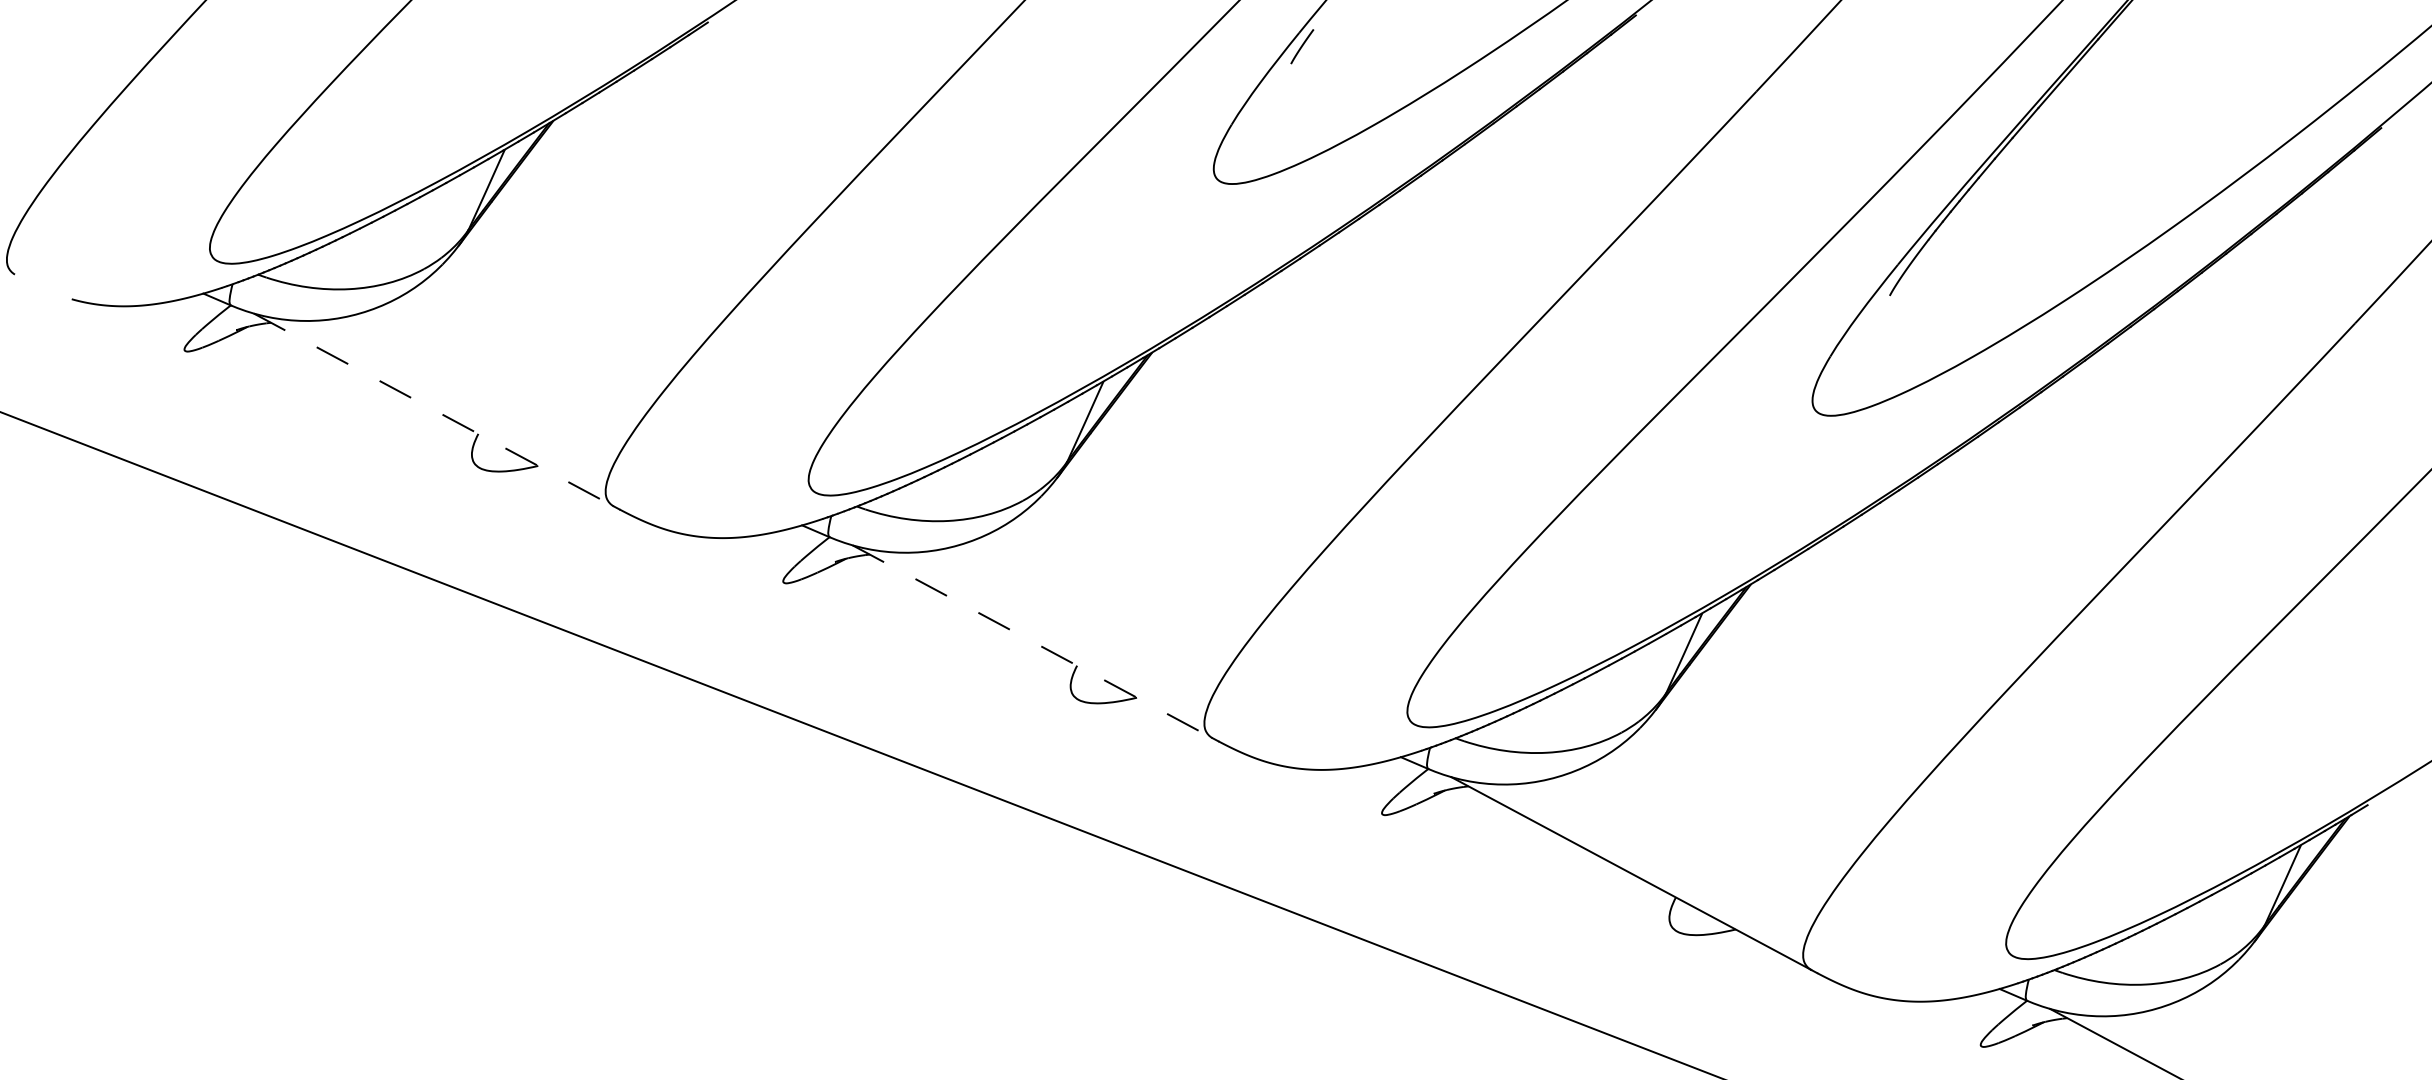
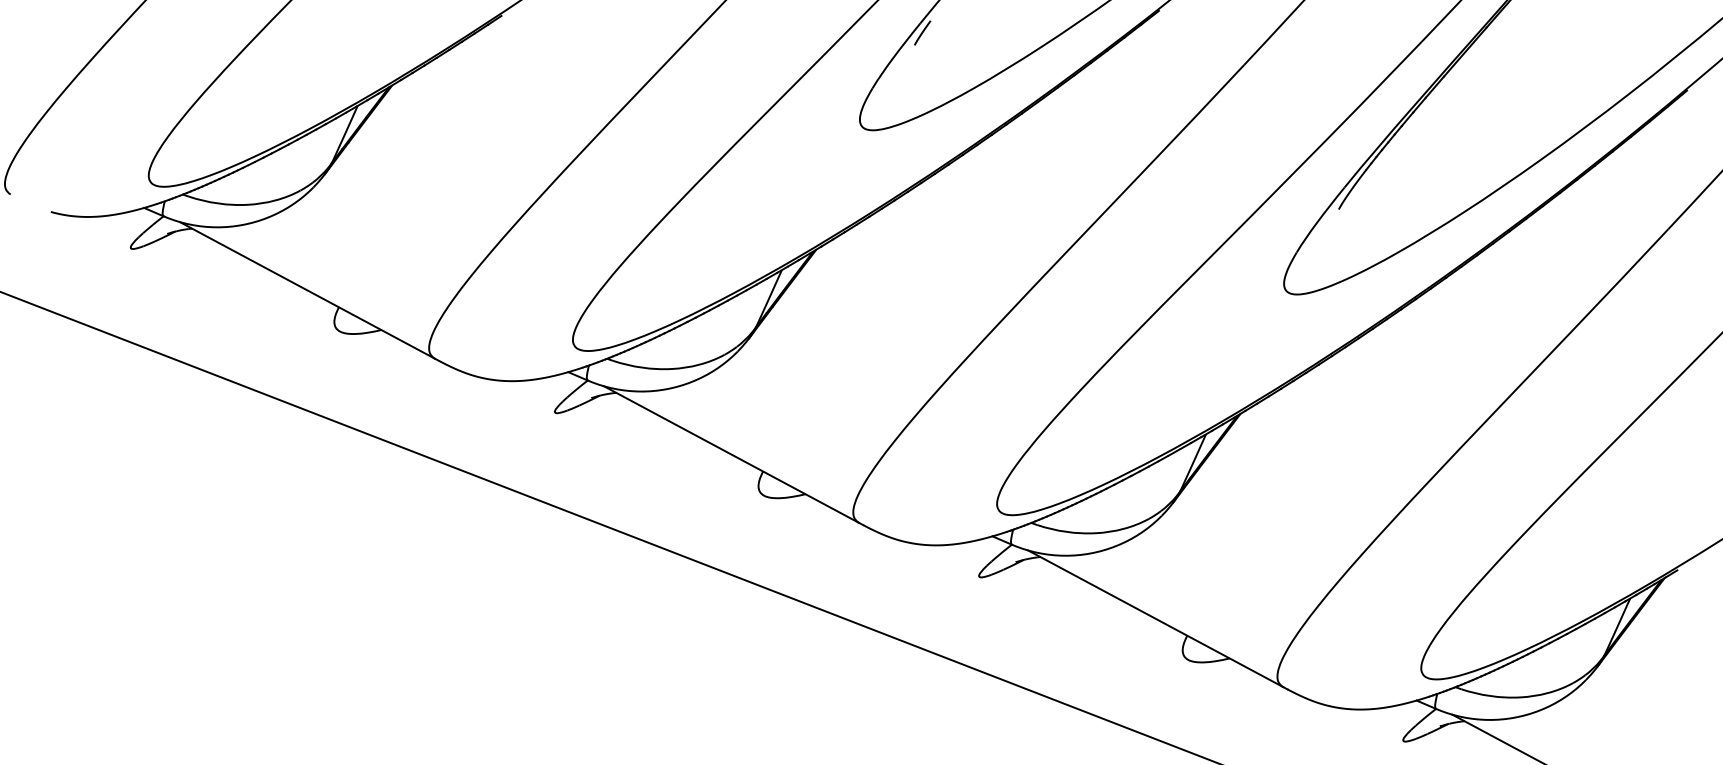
line: (433, 410) -> (307, 290), dashed -> solid
line: (1032, 641) -> (731, 454), dashed -> solid

